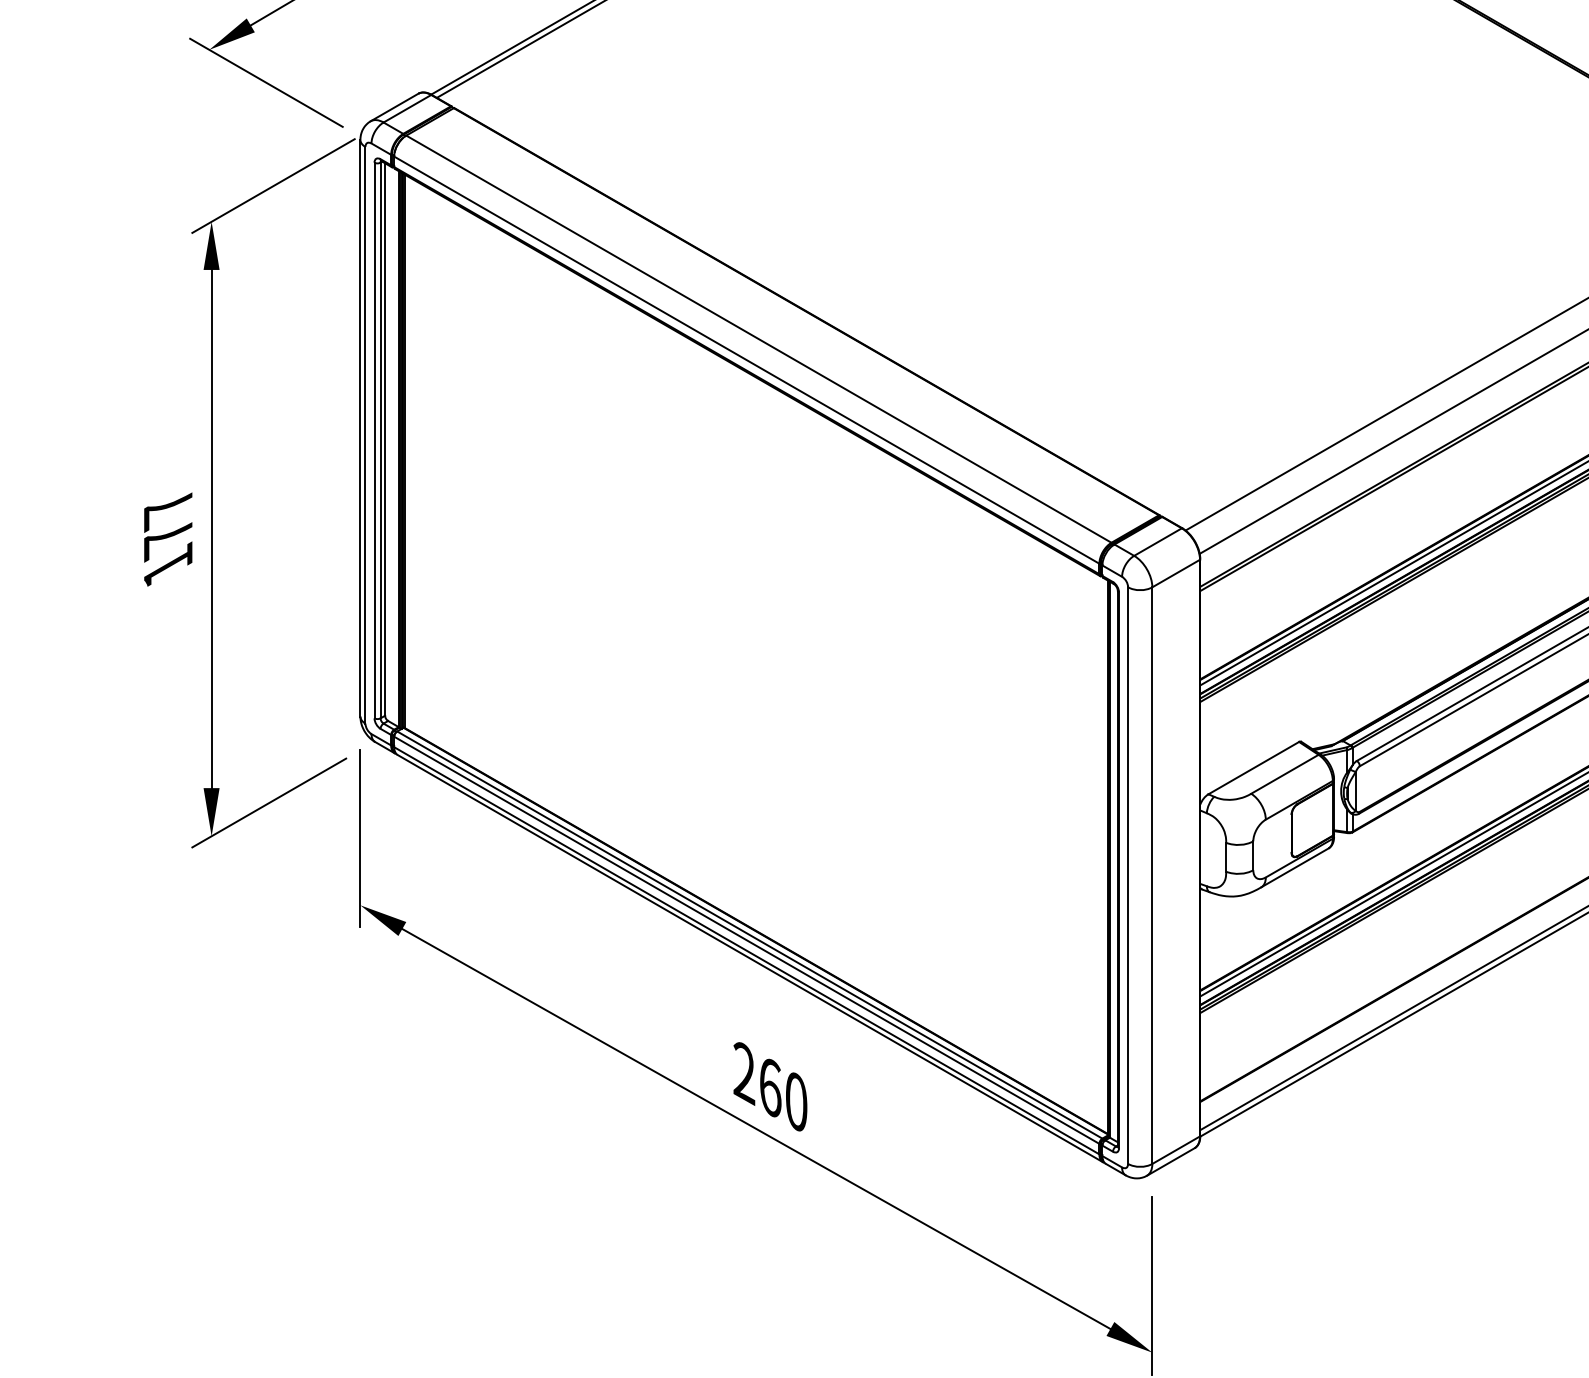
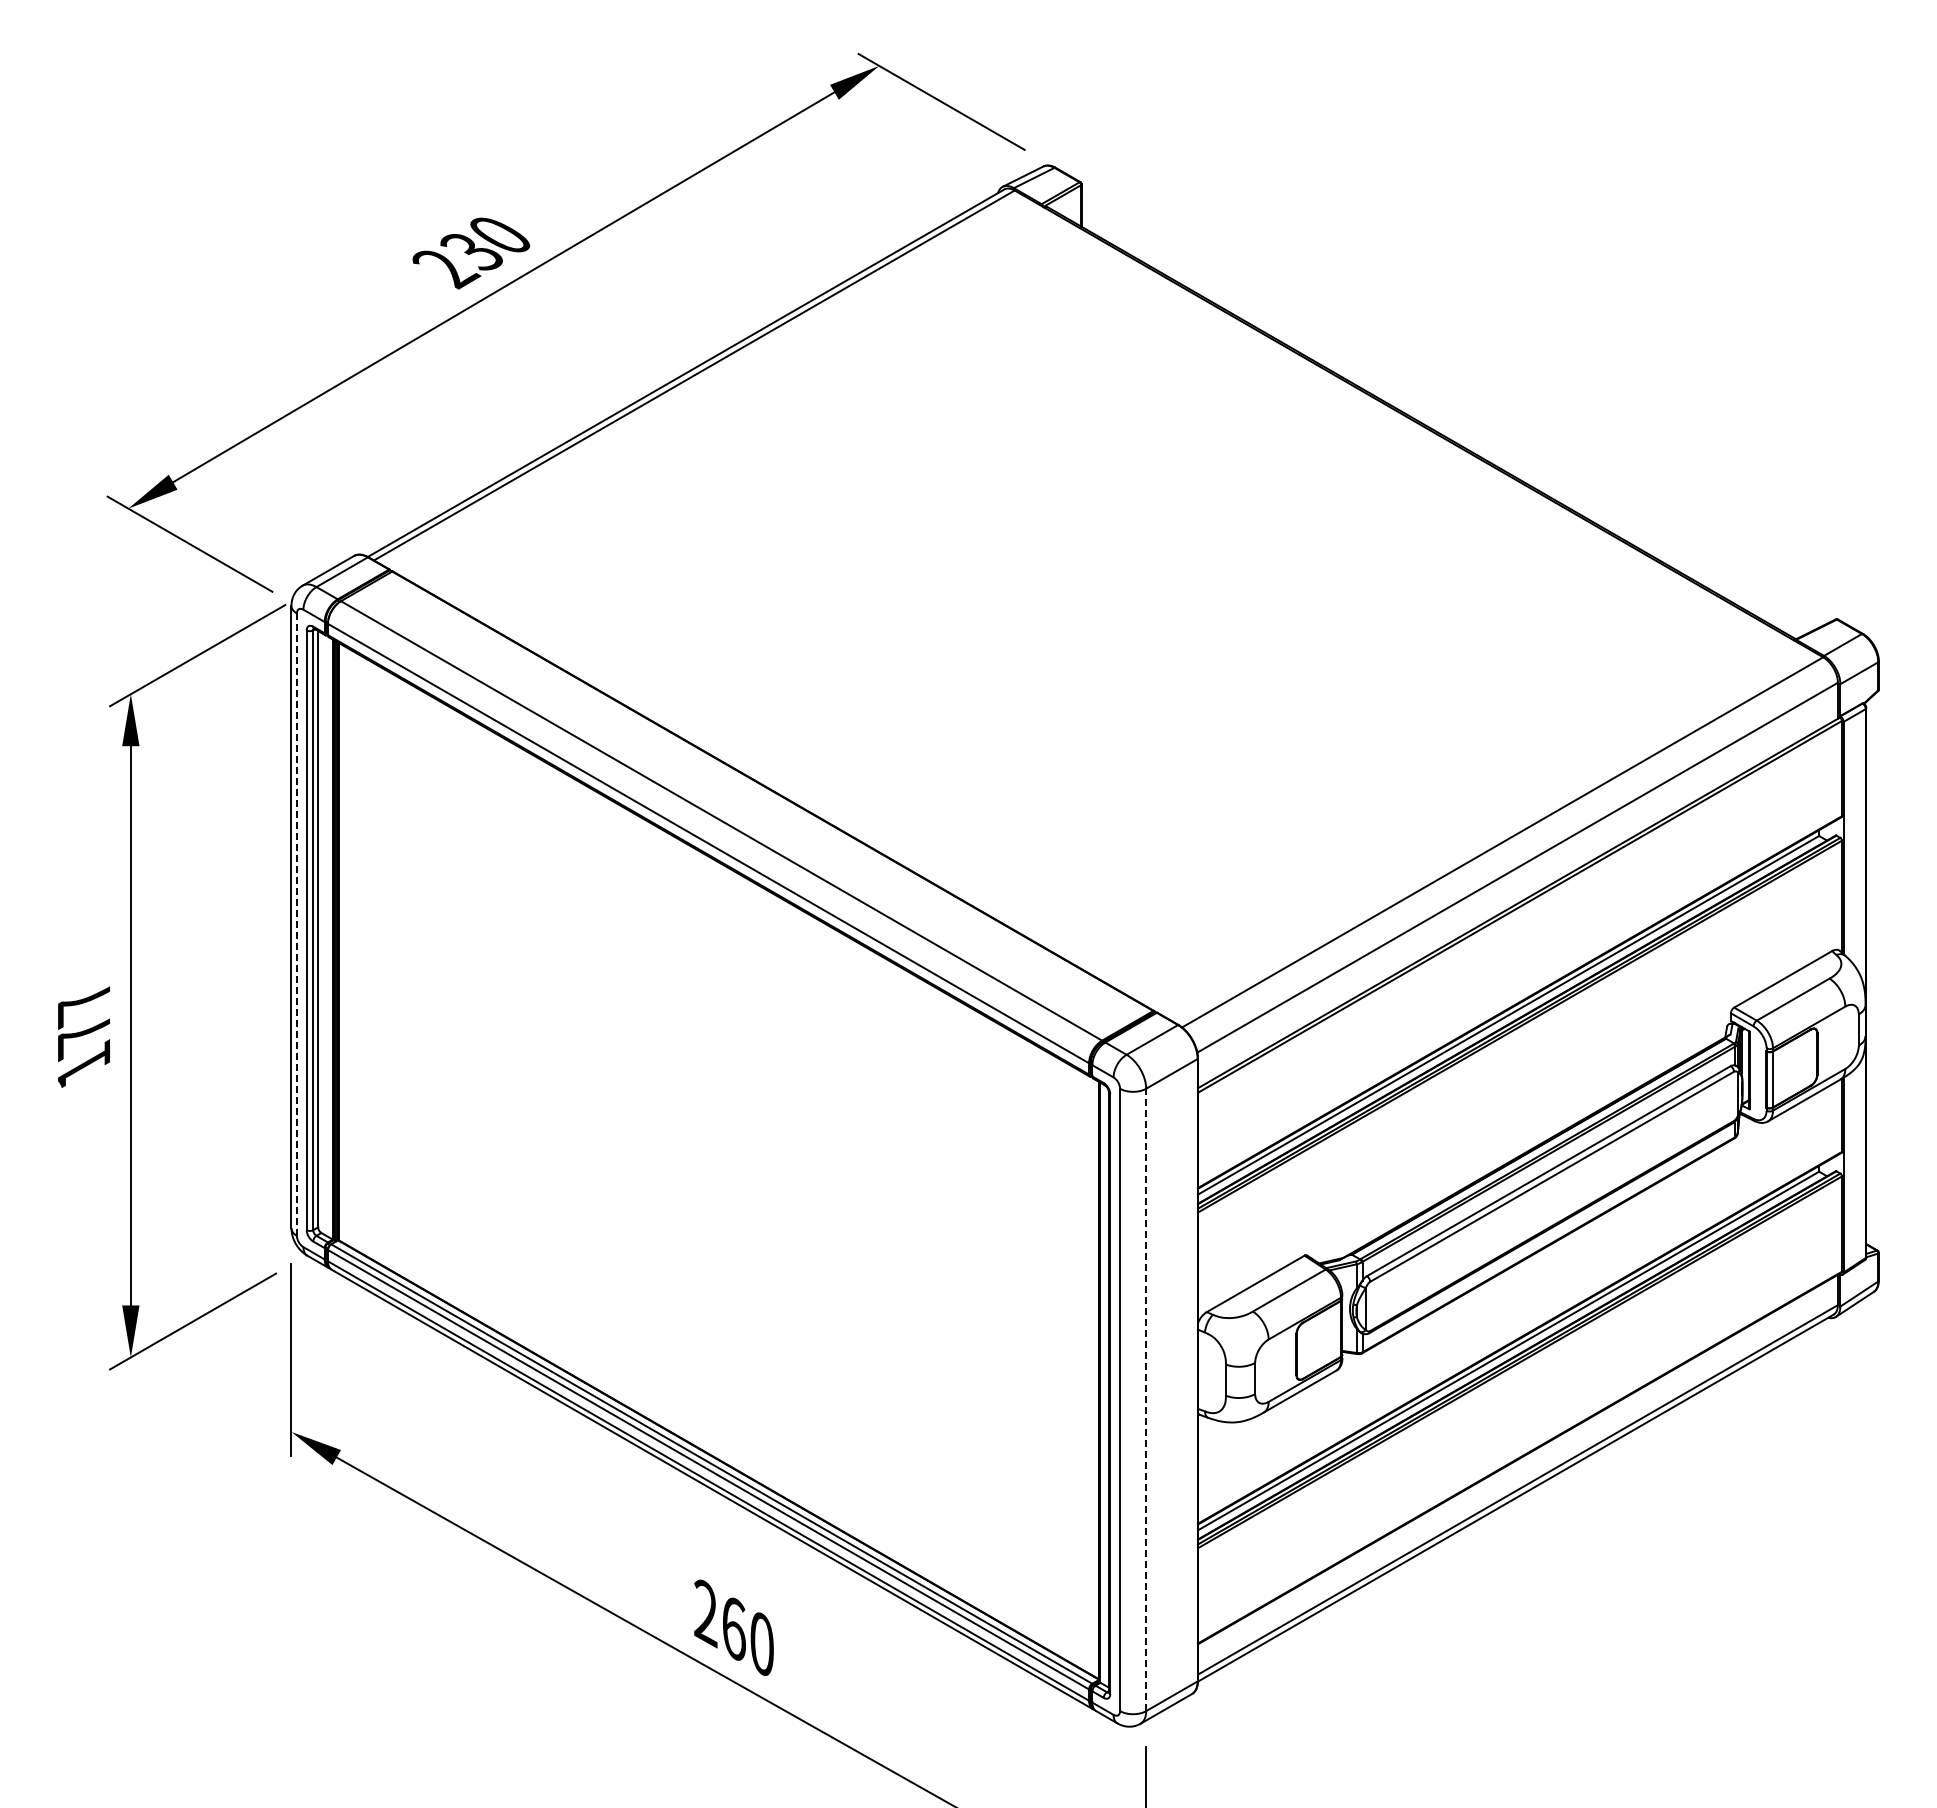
line: (365, 435) -> (296, 924), solid -> dashed
line: (1152, 875) -> (1146, 1399), solid -> dashed

